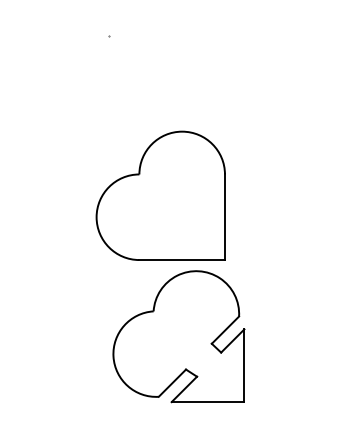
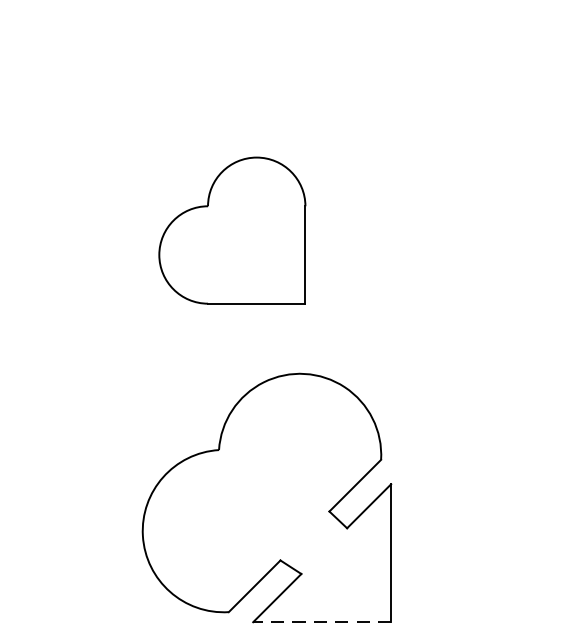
part: (160, 195) -> (232, 230), size x0.6
line: (207, 402) -> (321, 622), solid -> dashed

